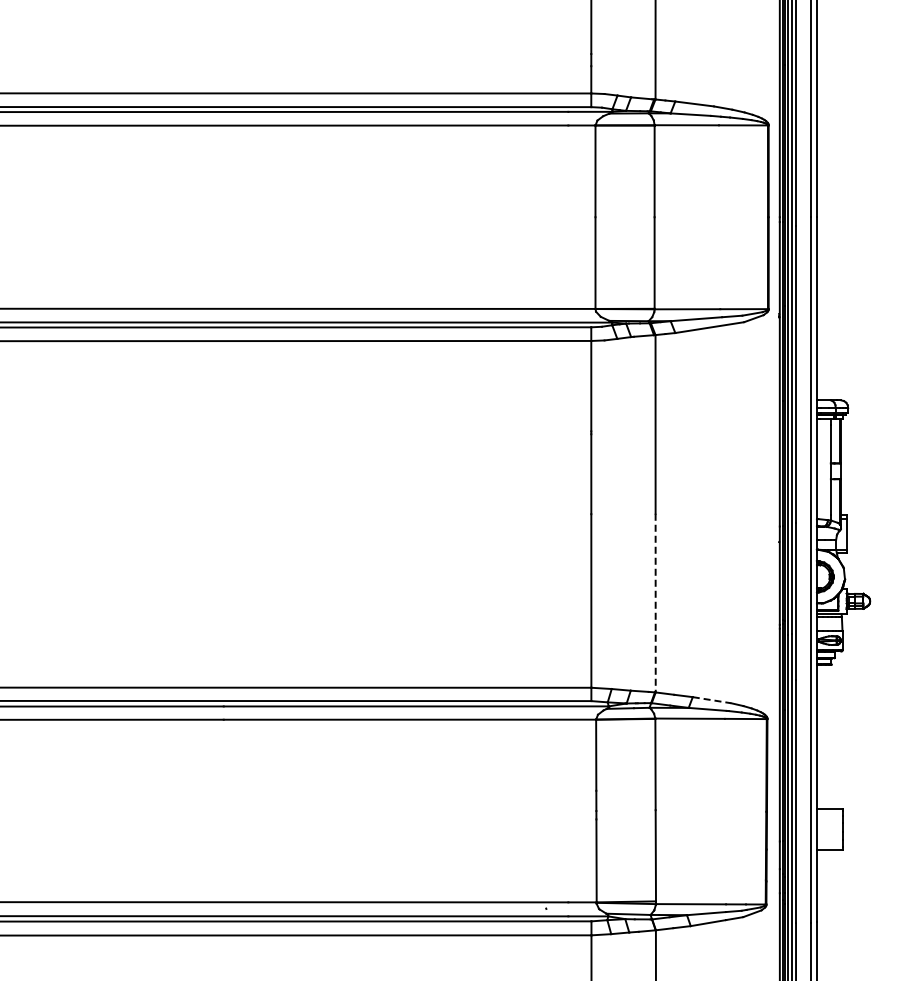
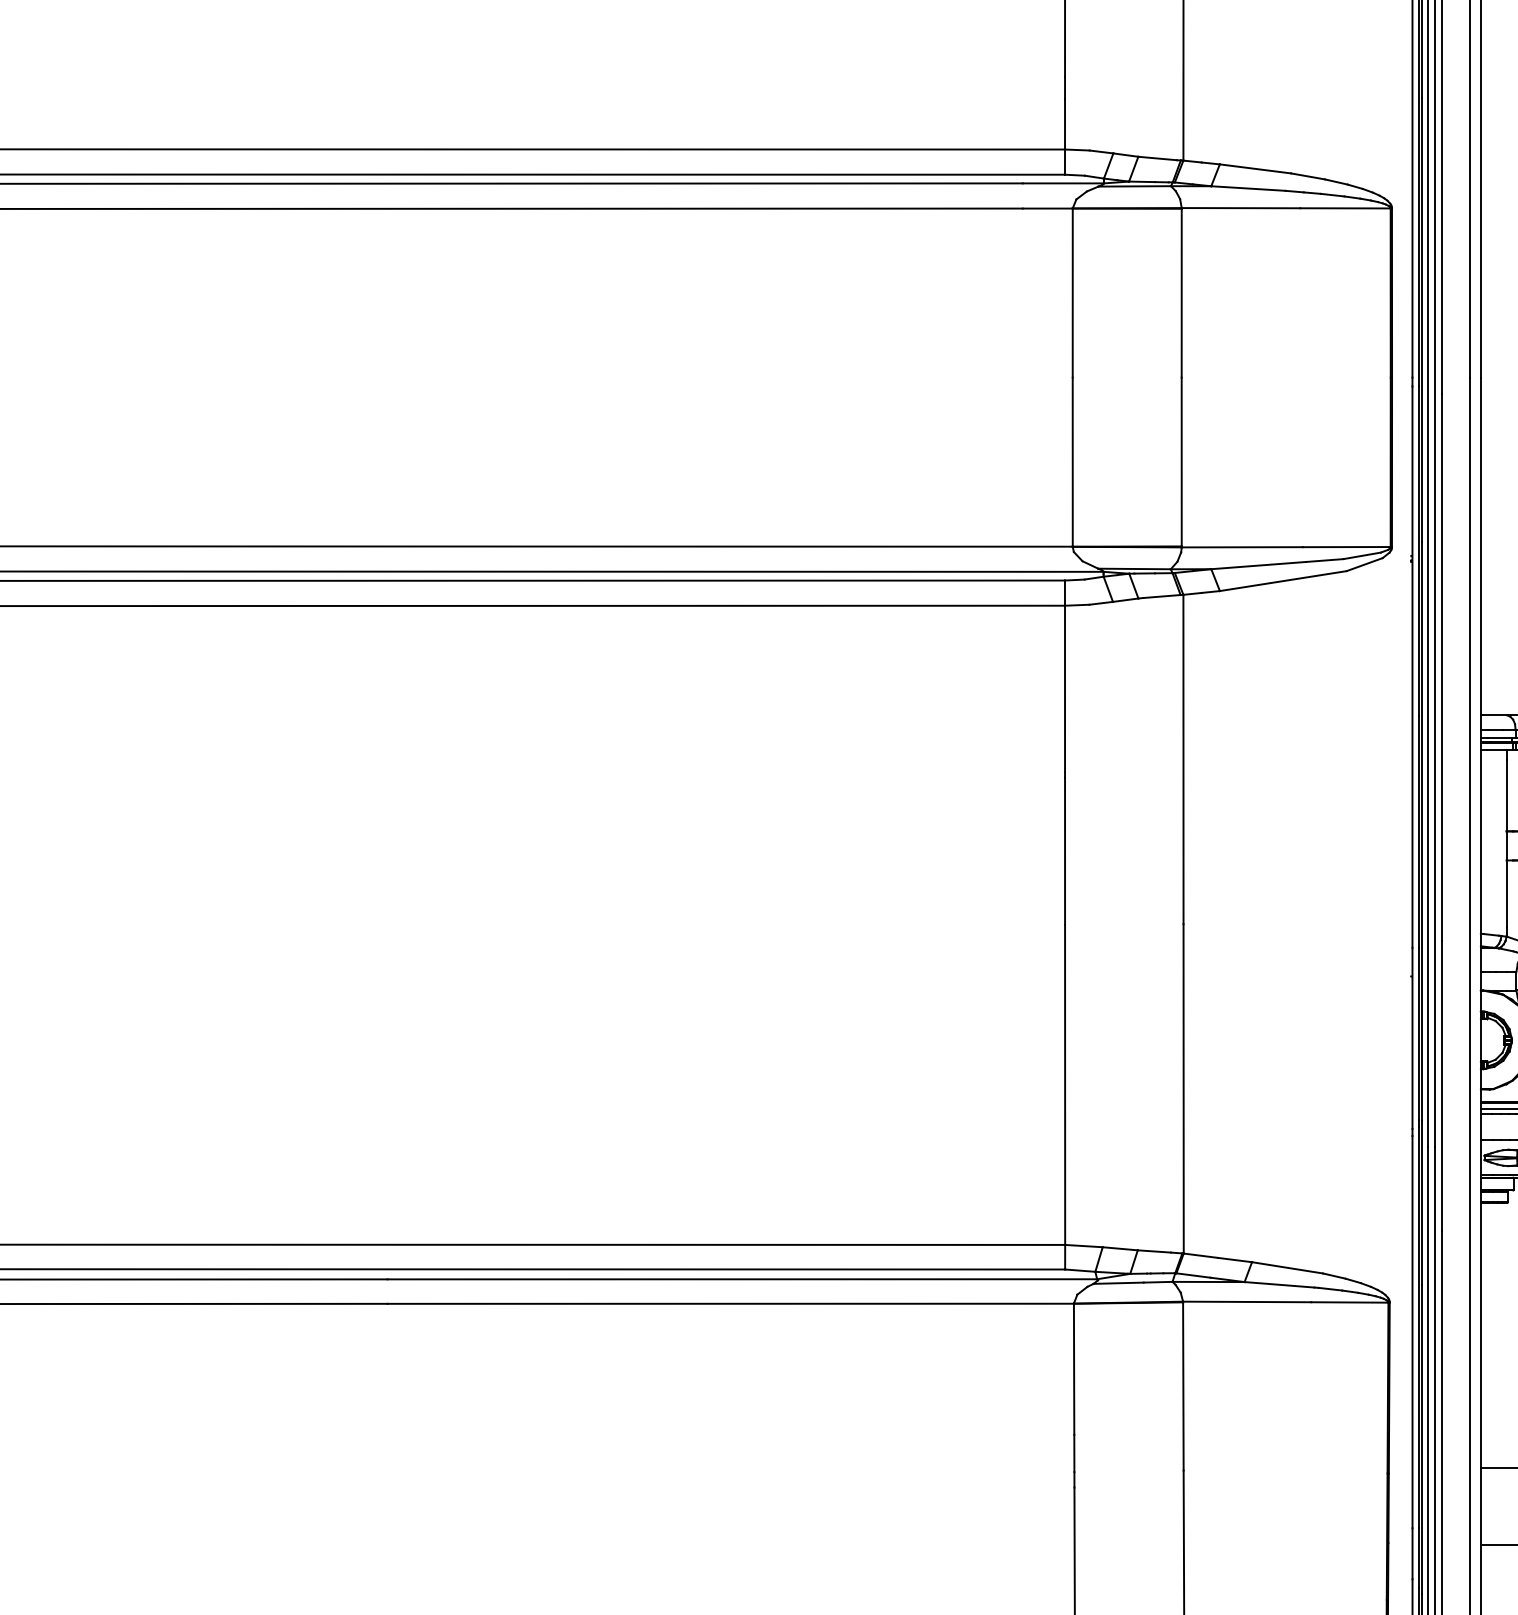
line: (655, 603) -> (1183, 1089), dashed -> solid
line: (712, 700) -> (1288, 1268), dashed -> solid

